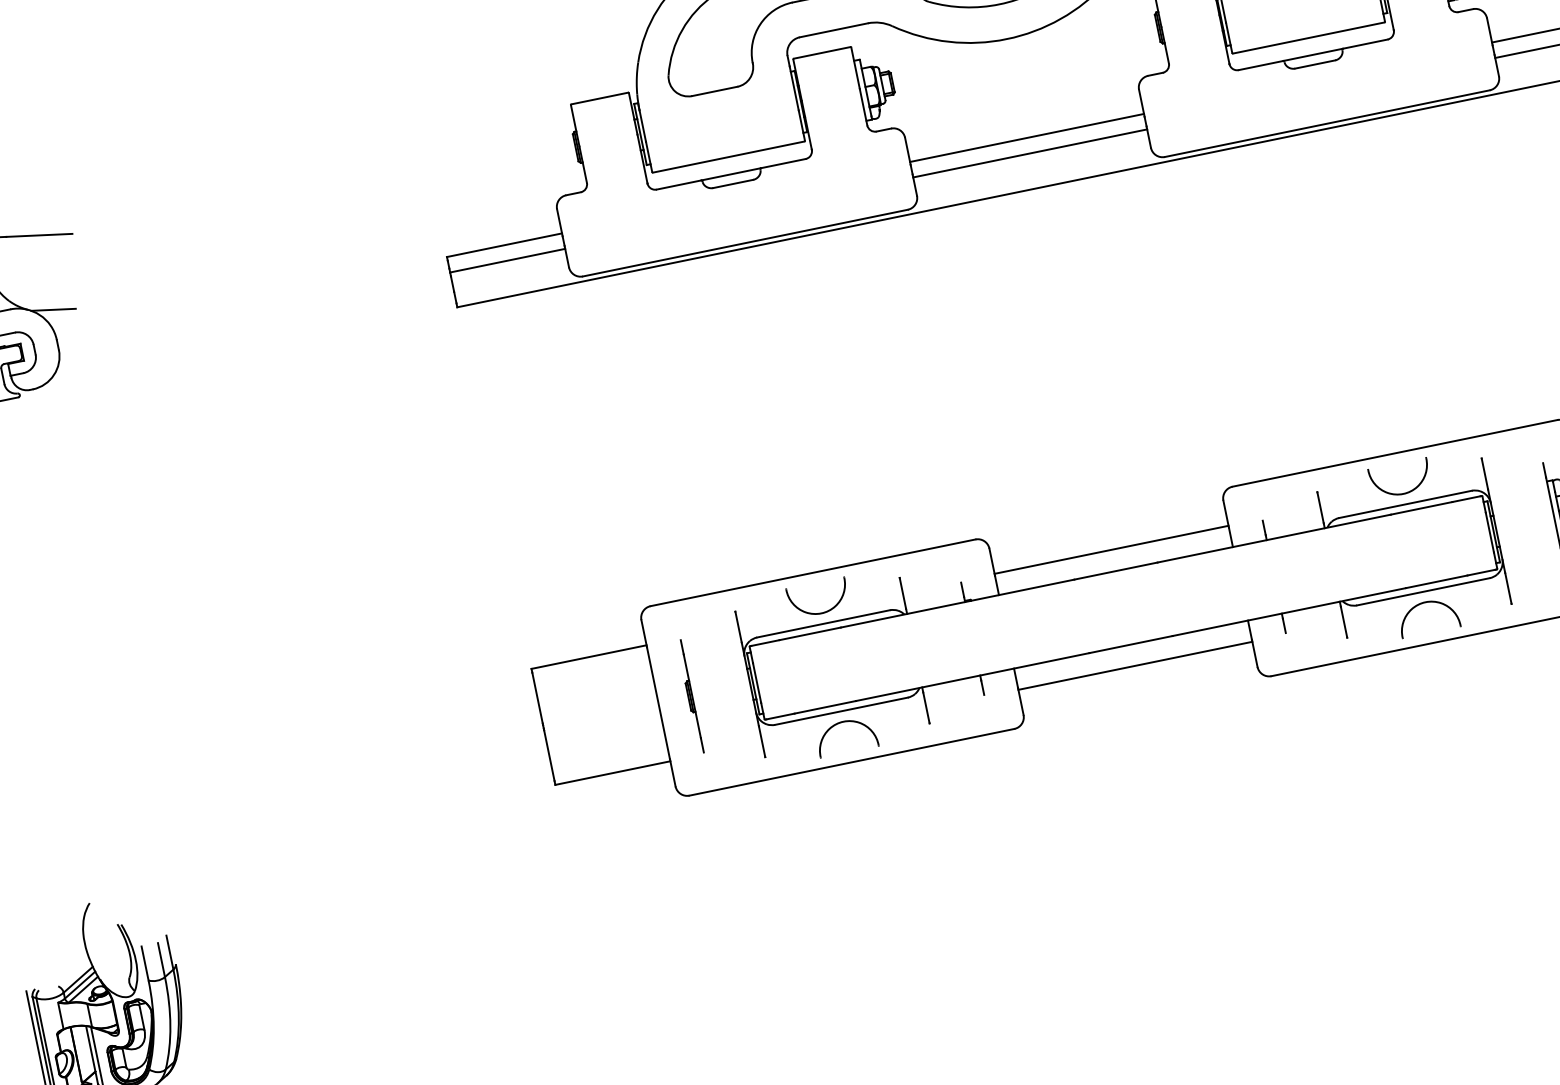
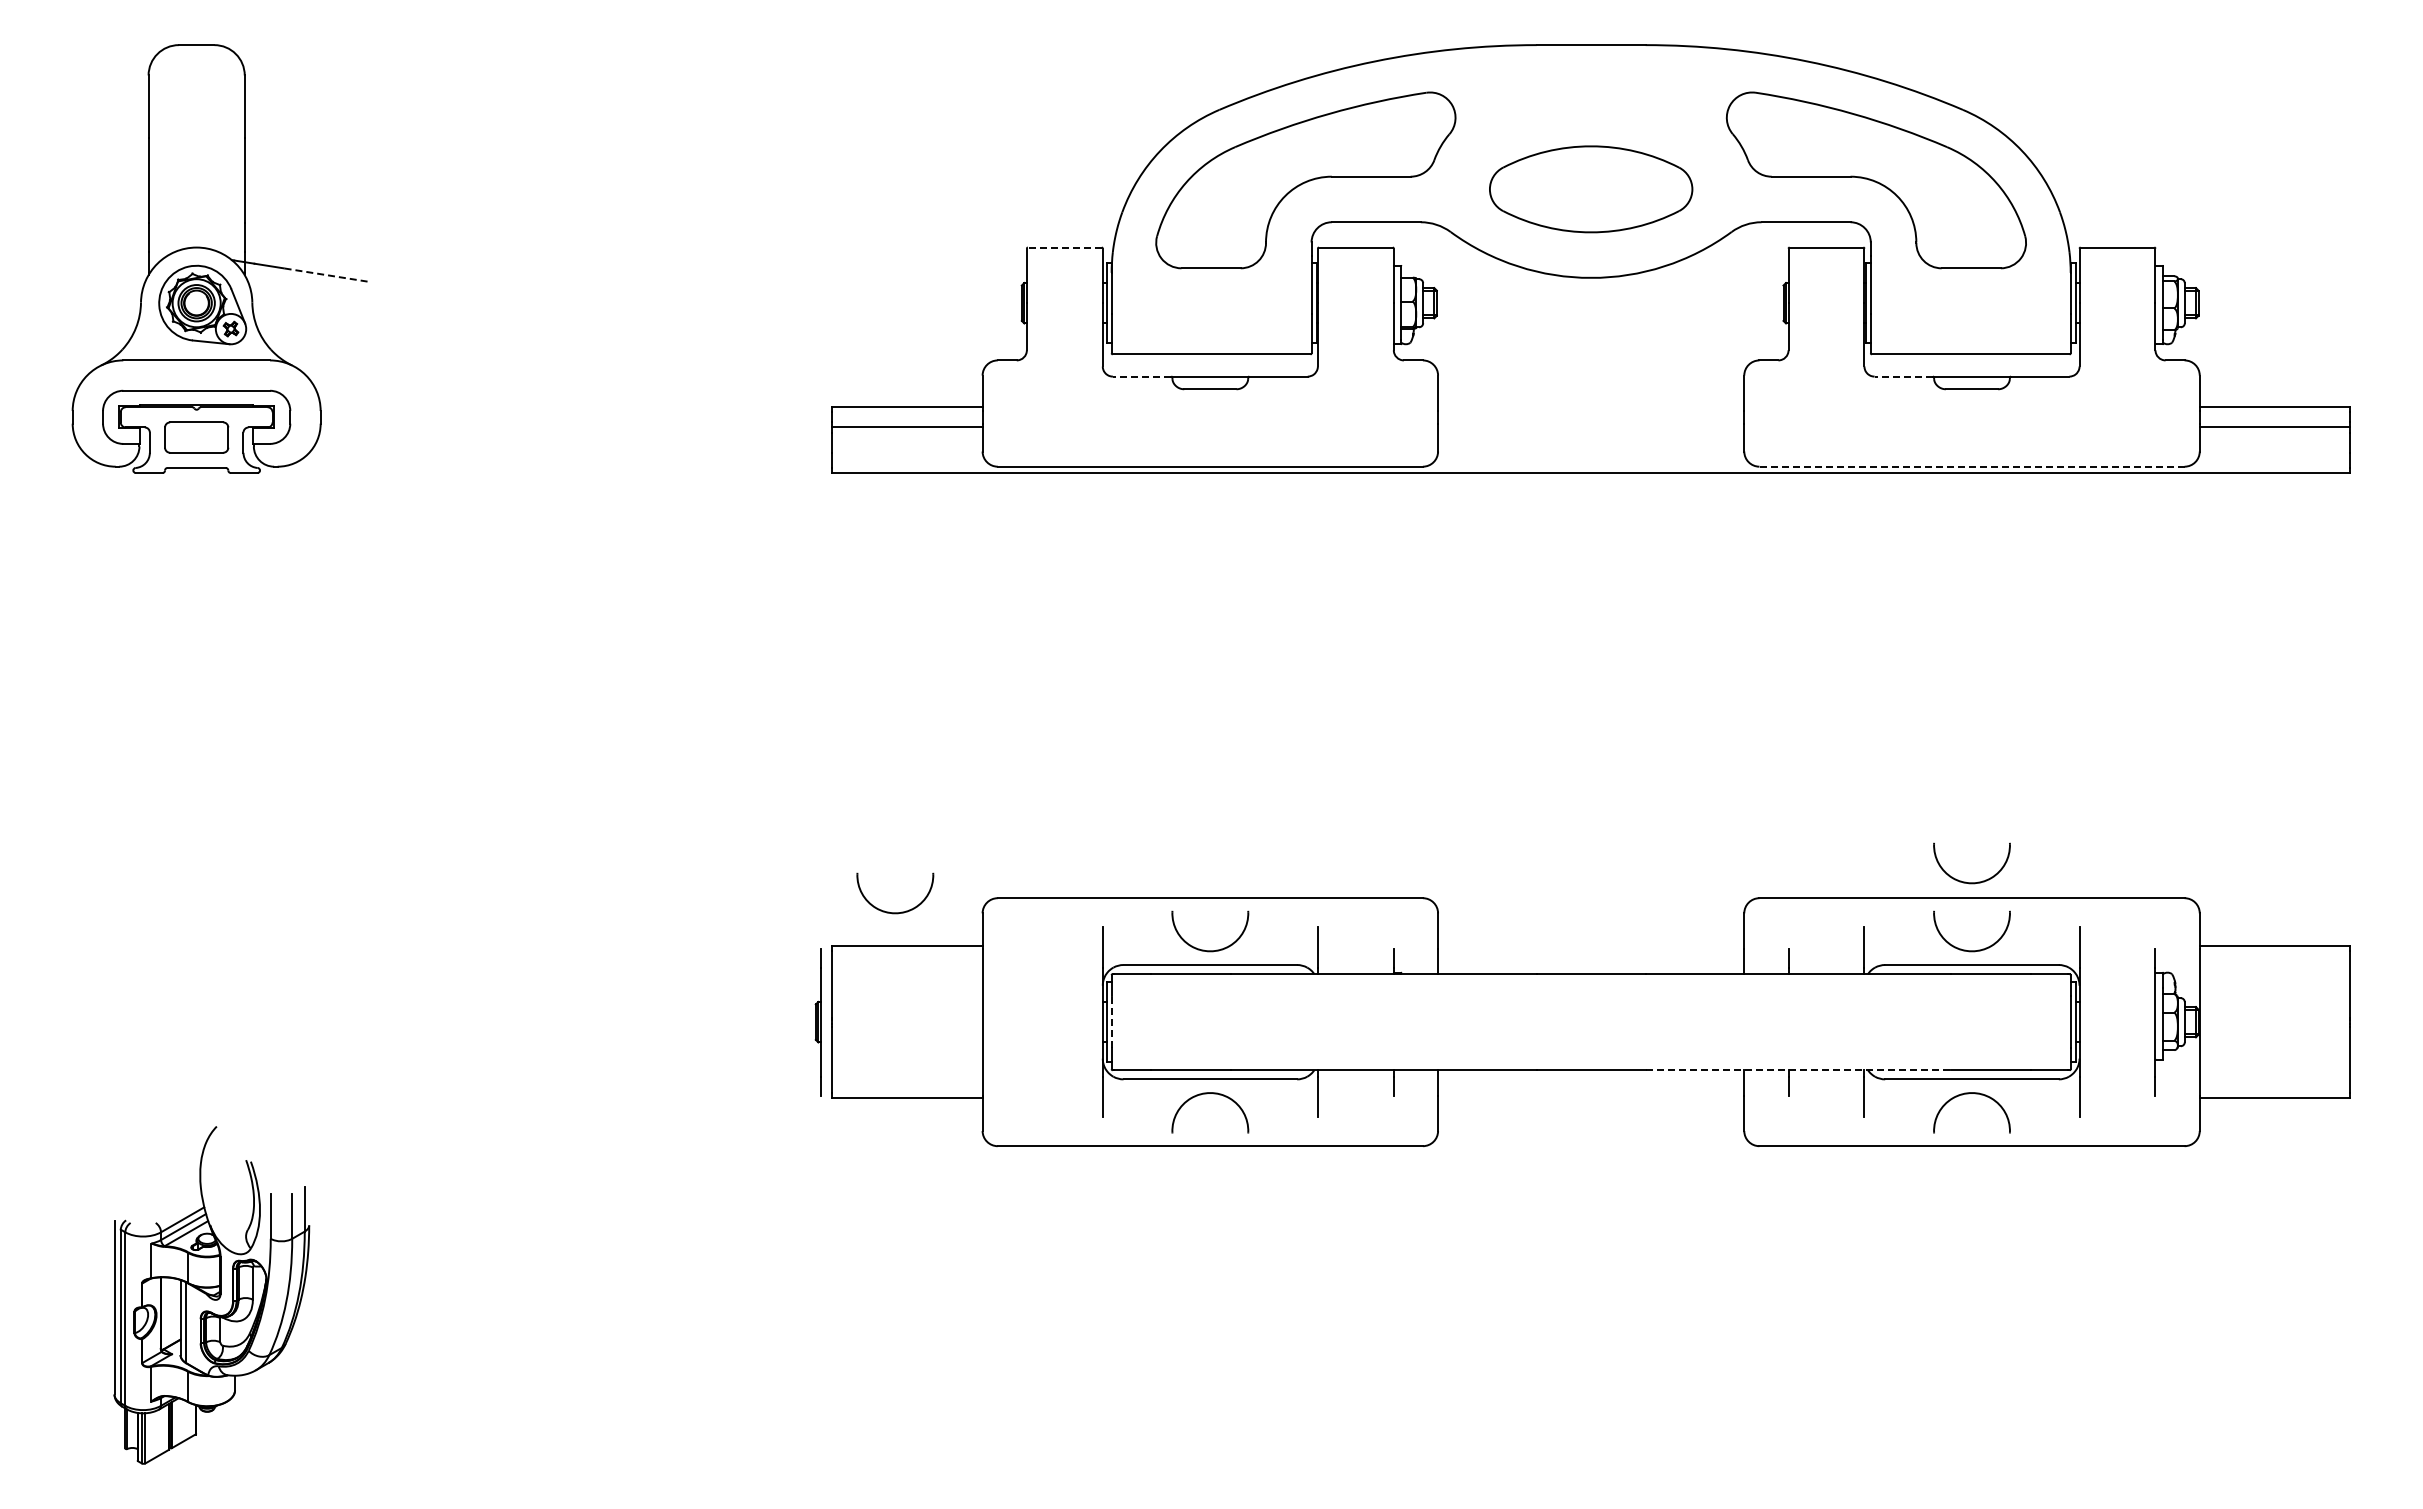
line: (1260, 65) -> (1903, 376), solid -> dashed
line: (599, 98) -> (1064, 247), solid -> dashed
line: (1327, 123) -> (1972, 466), solid -> dashed
line: (1027, 138) -> (1591, 407), removed
line: (1030, 153) -> (1591, 427), removed
line: (678, 185) -> (1141, 376), solid -> dashed
line: (39, 235) -> (325, 274), solid -> dashed
line: (53, 309) -> (324, 371), removed
part: (1387, 441) -> (1965, 881), added
line: (1111, 549) -> (1591, 946), removed
line: (1289, 612) -> (1798, 1070), solid -> dashed
part: (569, 633) -> (889, 911), added
line: (1135, 666) -> (1591, 1098), removed
line: (756, 682) -> (1111, 1021), solid -> dashed
part: (689, 697) -> (817, 1022), moved

